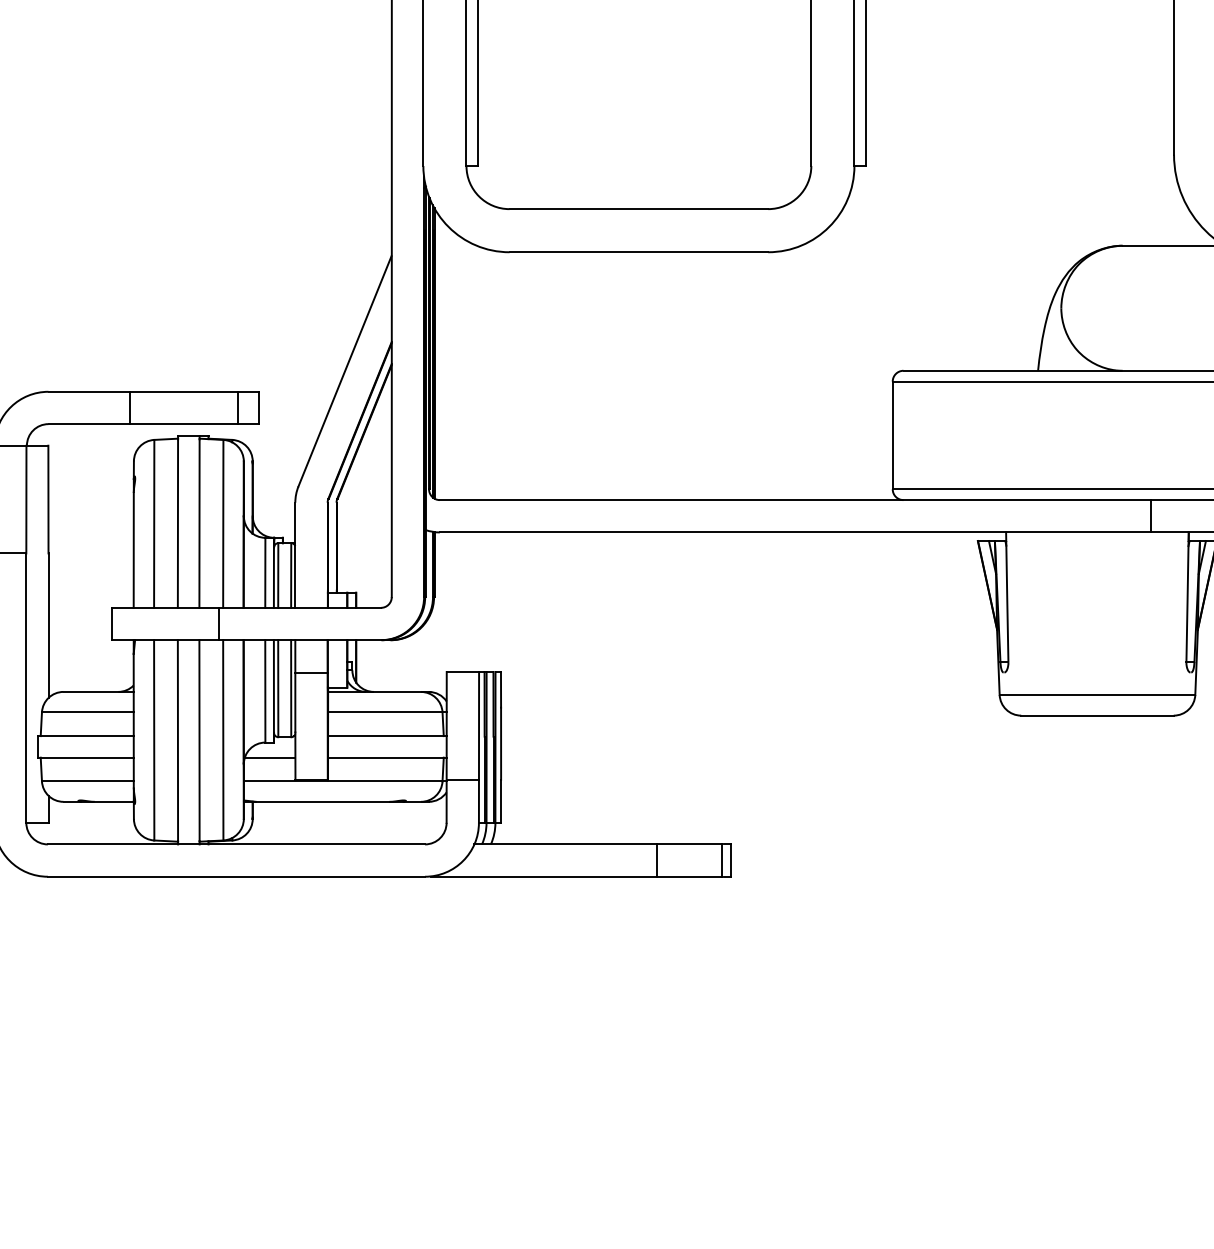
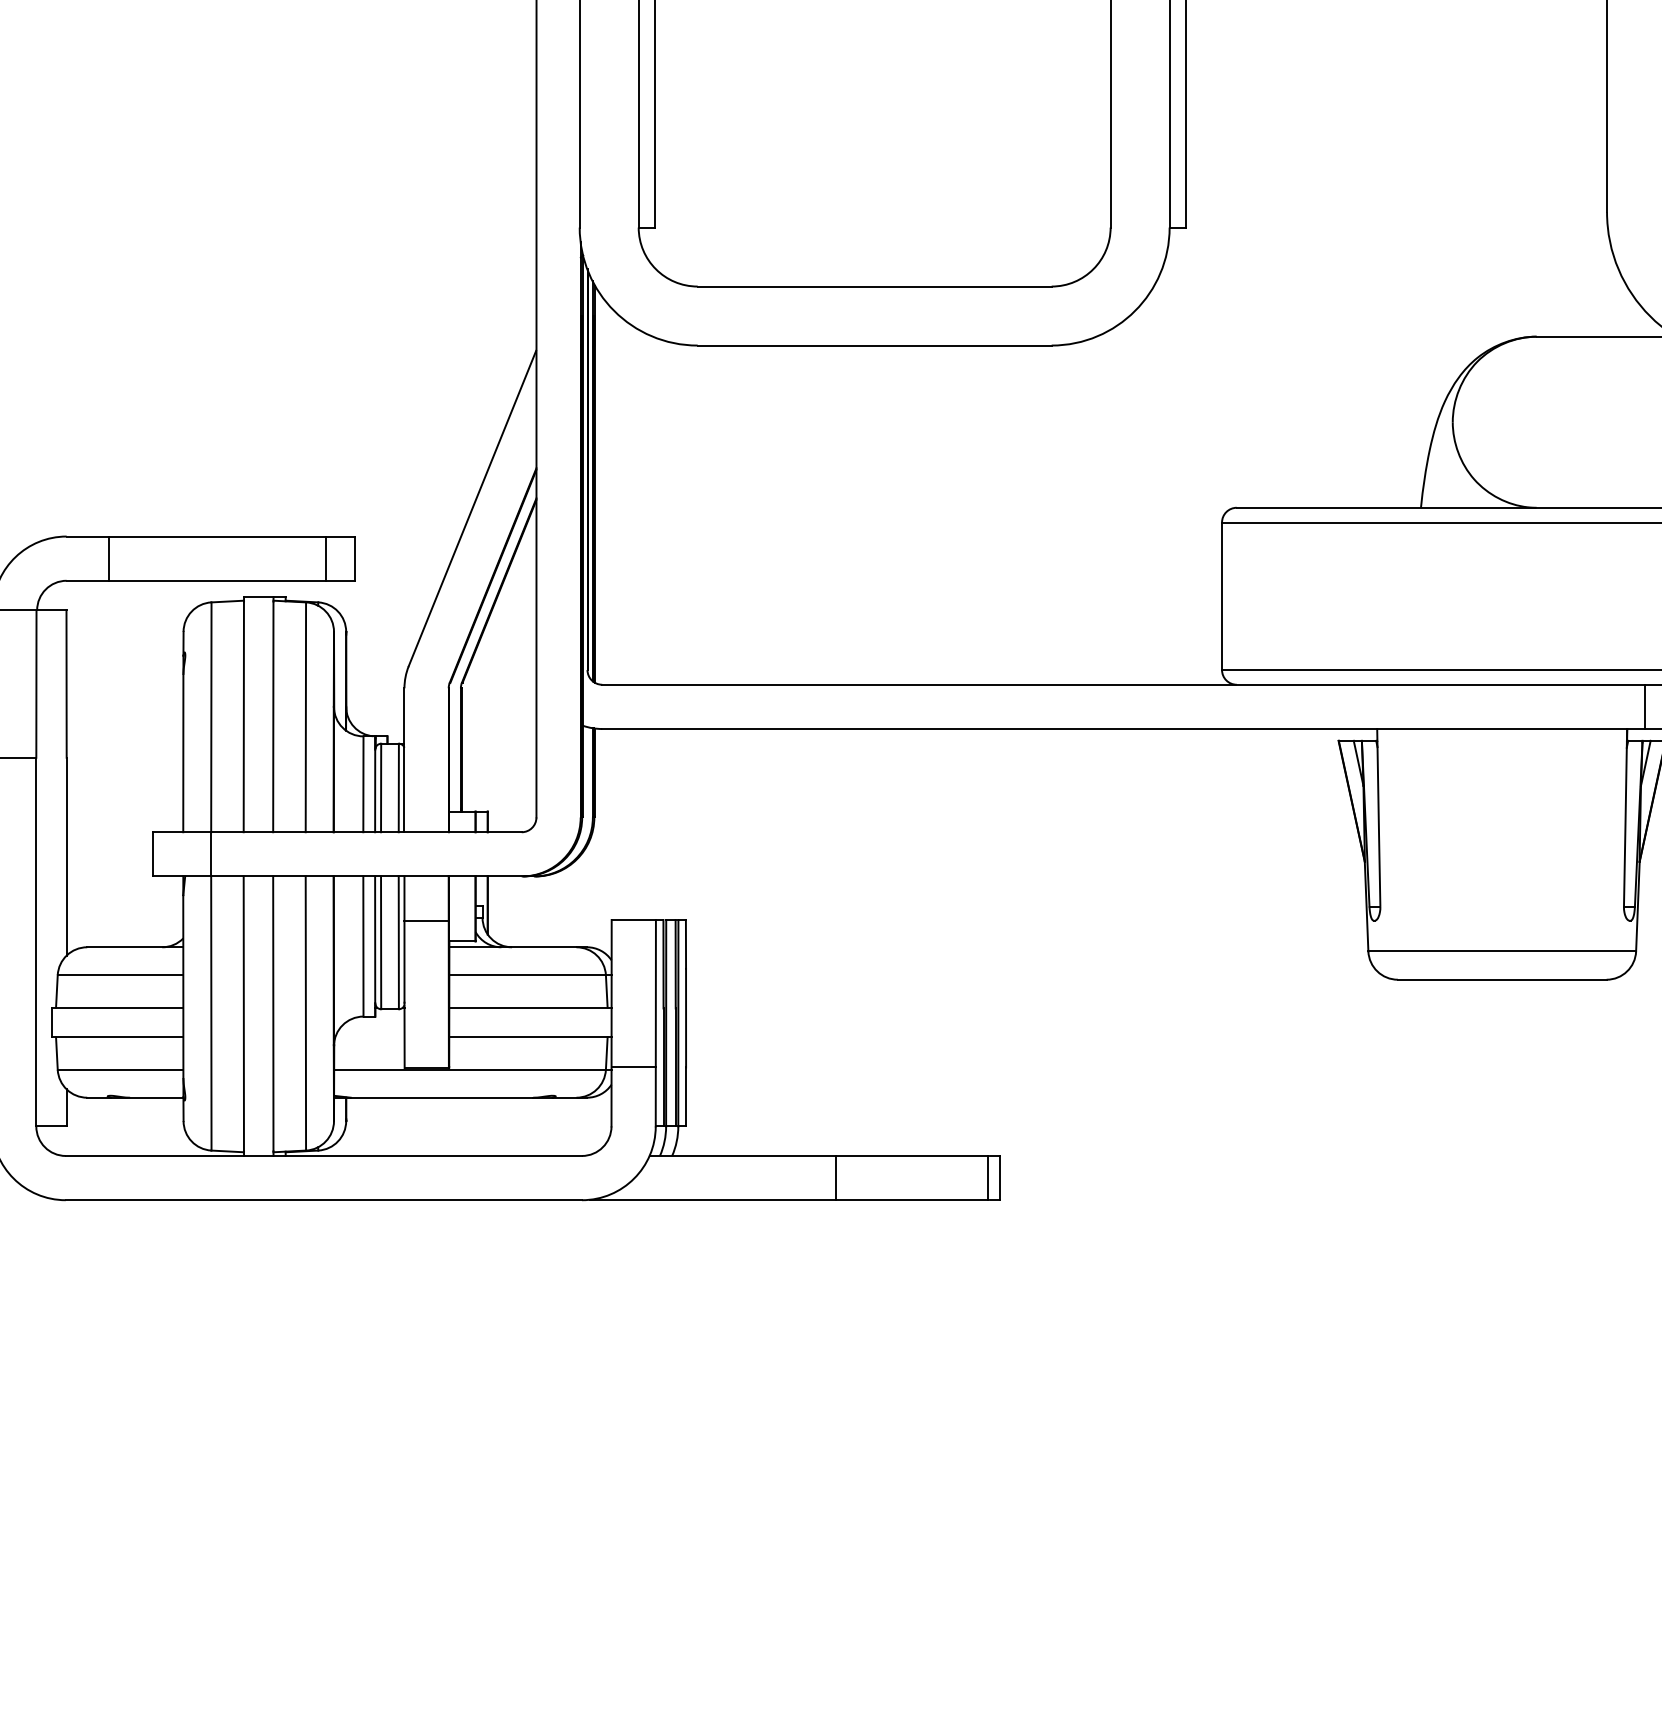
line: (130, 407) -> (108, 558), moved
line: (1151, 515) -> (1644, 706), moved
line: (219, 624) -> (211, 854), moved
line: (269, 757) -> (369, 1037), removed
line: (657, 860) -> (835, 1177), moved

